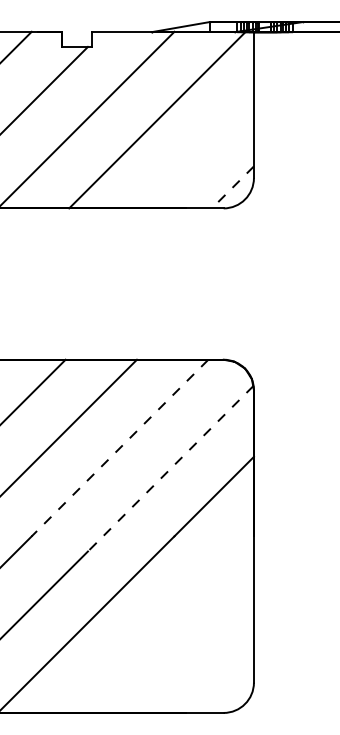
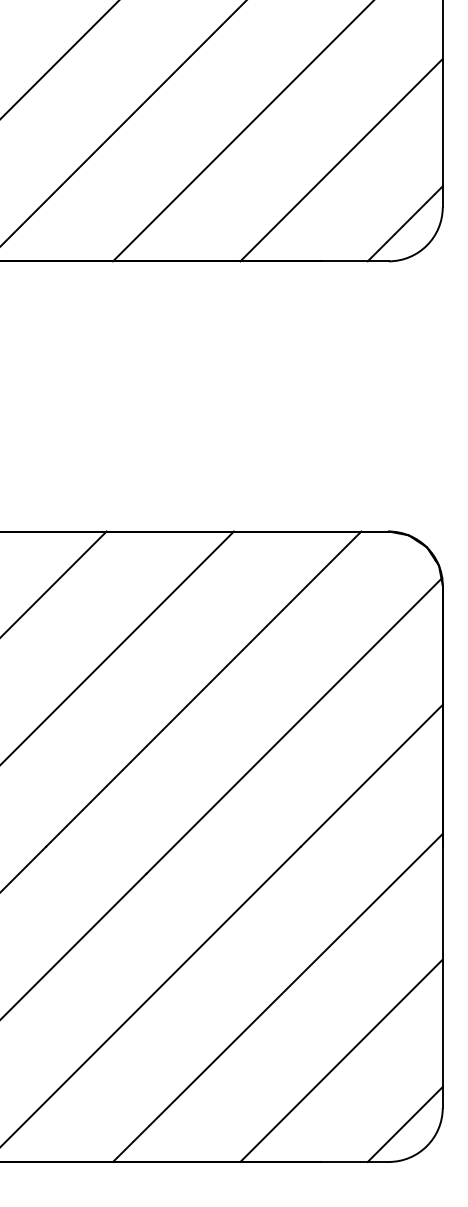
line: (196, 151) -> (340, 159), added
line: (232, 187) -> (404, 224), dashed -> solid
line: (120, 448) -> (204, 689), dashed -> solid
line: (170, 469) -> (293, 727), dashed -> solid
line: (161, 620) -> (277, 996), added
line: (196, 655) -> (340, 1059), added
line: (232, 691) -> (404, 1123), added

